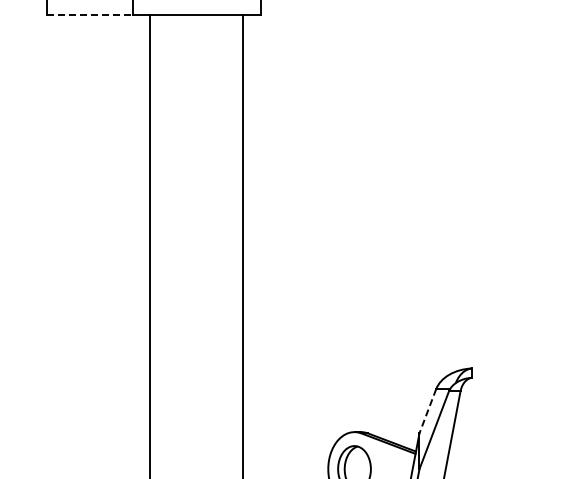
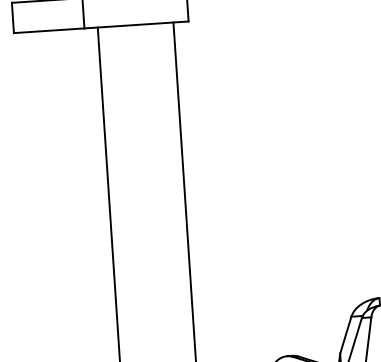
line: (90, 15) -> (49, 31), dashed -> solid
line: (427, 411) -> (345, 335), dashed -> solid

